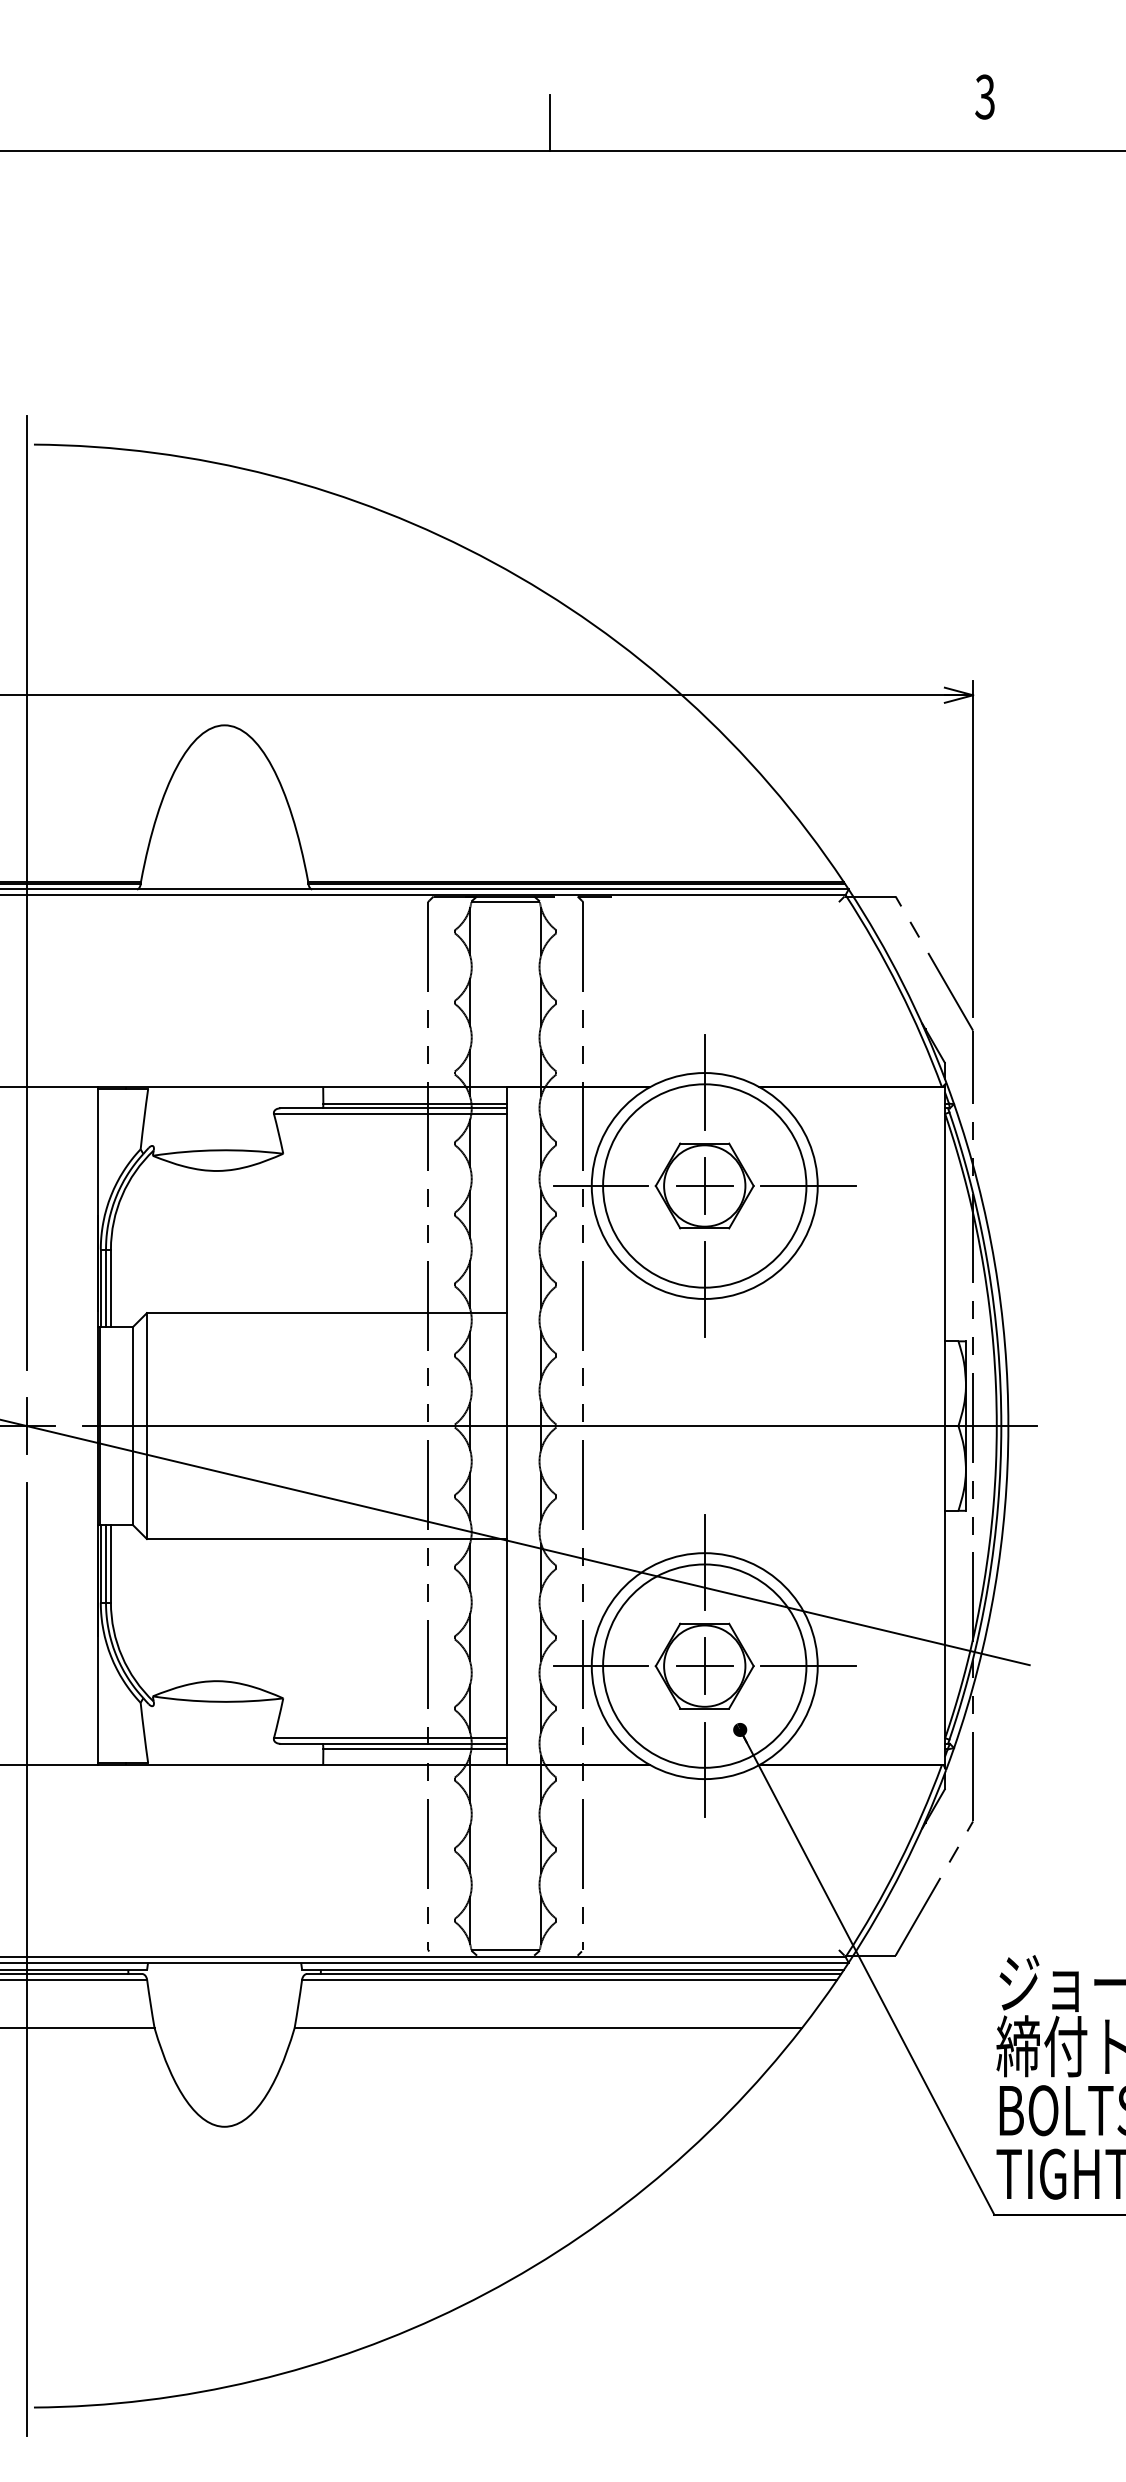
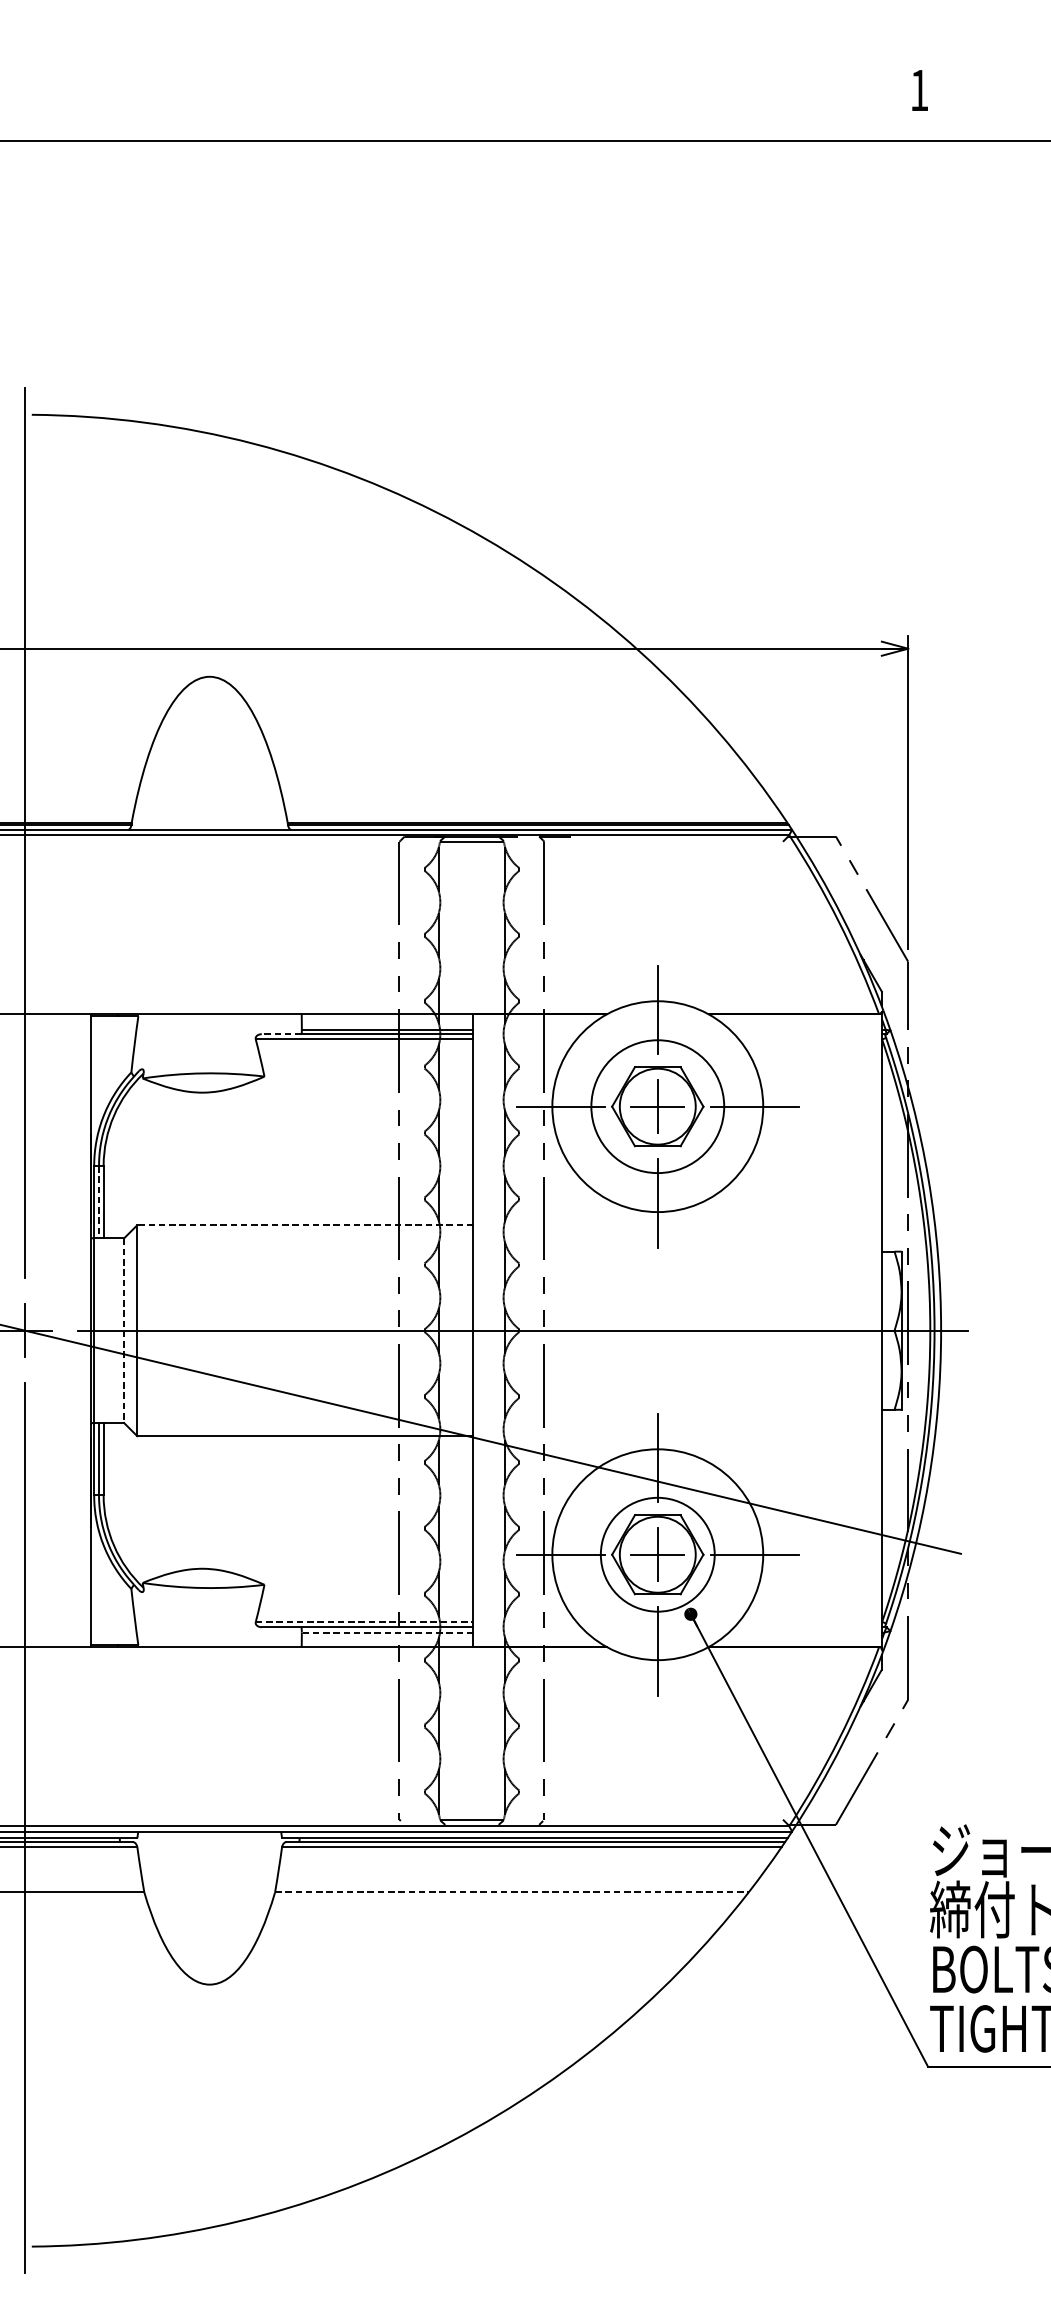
text: (984, 96) -> (918, 89), 3 -> 1
line: (550, 122) -> (513, 114), removed
line: (301, 1108) -> (281, 1034), solid -> dashed
circle: (704, 1185) -> (657, 1106), size x0.7
line: (106, 1288) -> (99, 1202), solid -> dashed
line: (326, 1313) -> (304, 1225), solid -> dashed
line: (132, 1426) -> (123, 1331), solid -> dashed
circle: (704, 1665) -> (657, 1554), size x0.6
line: (390, 1738) -> (364, 1622), solid -> dashed
line: (415, 1749) -> (387, 1632), solid -> dashed
line: (548, 2028) -> (511, 1892), solid -> dashed

